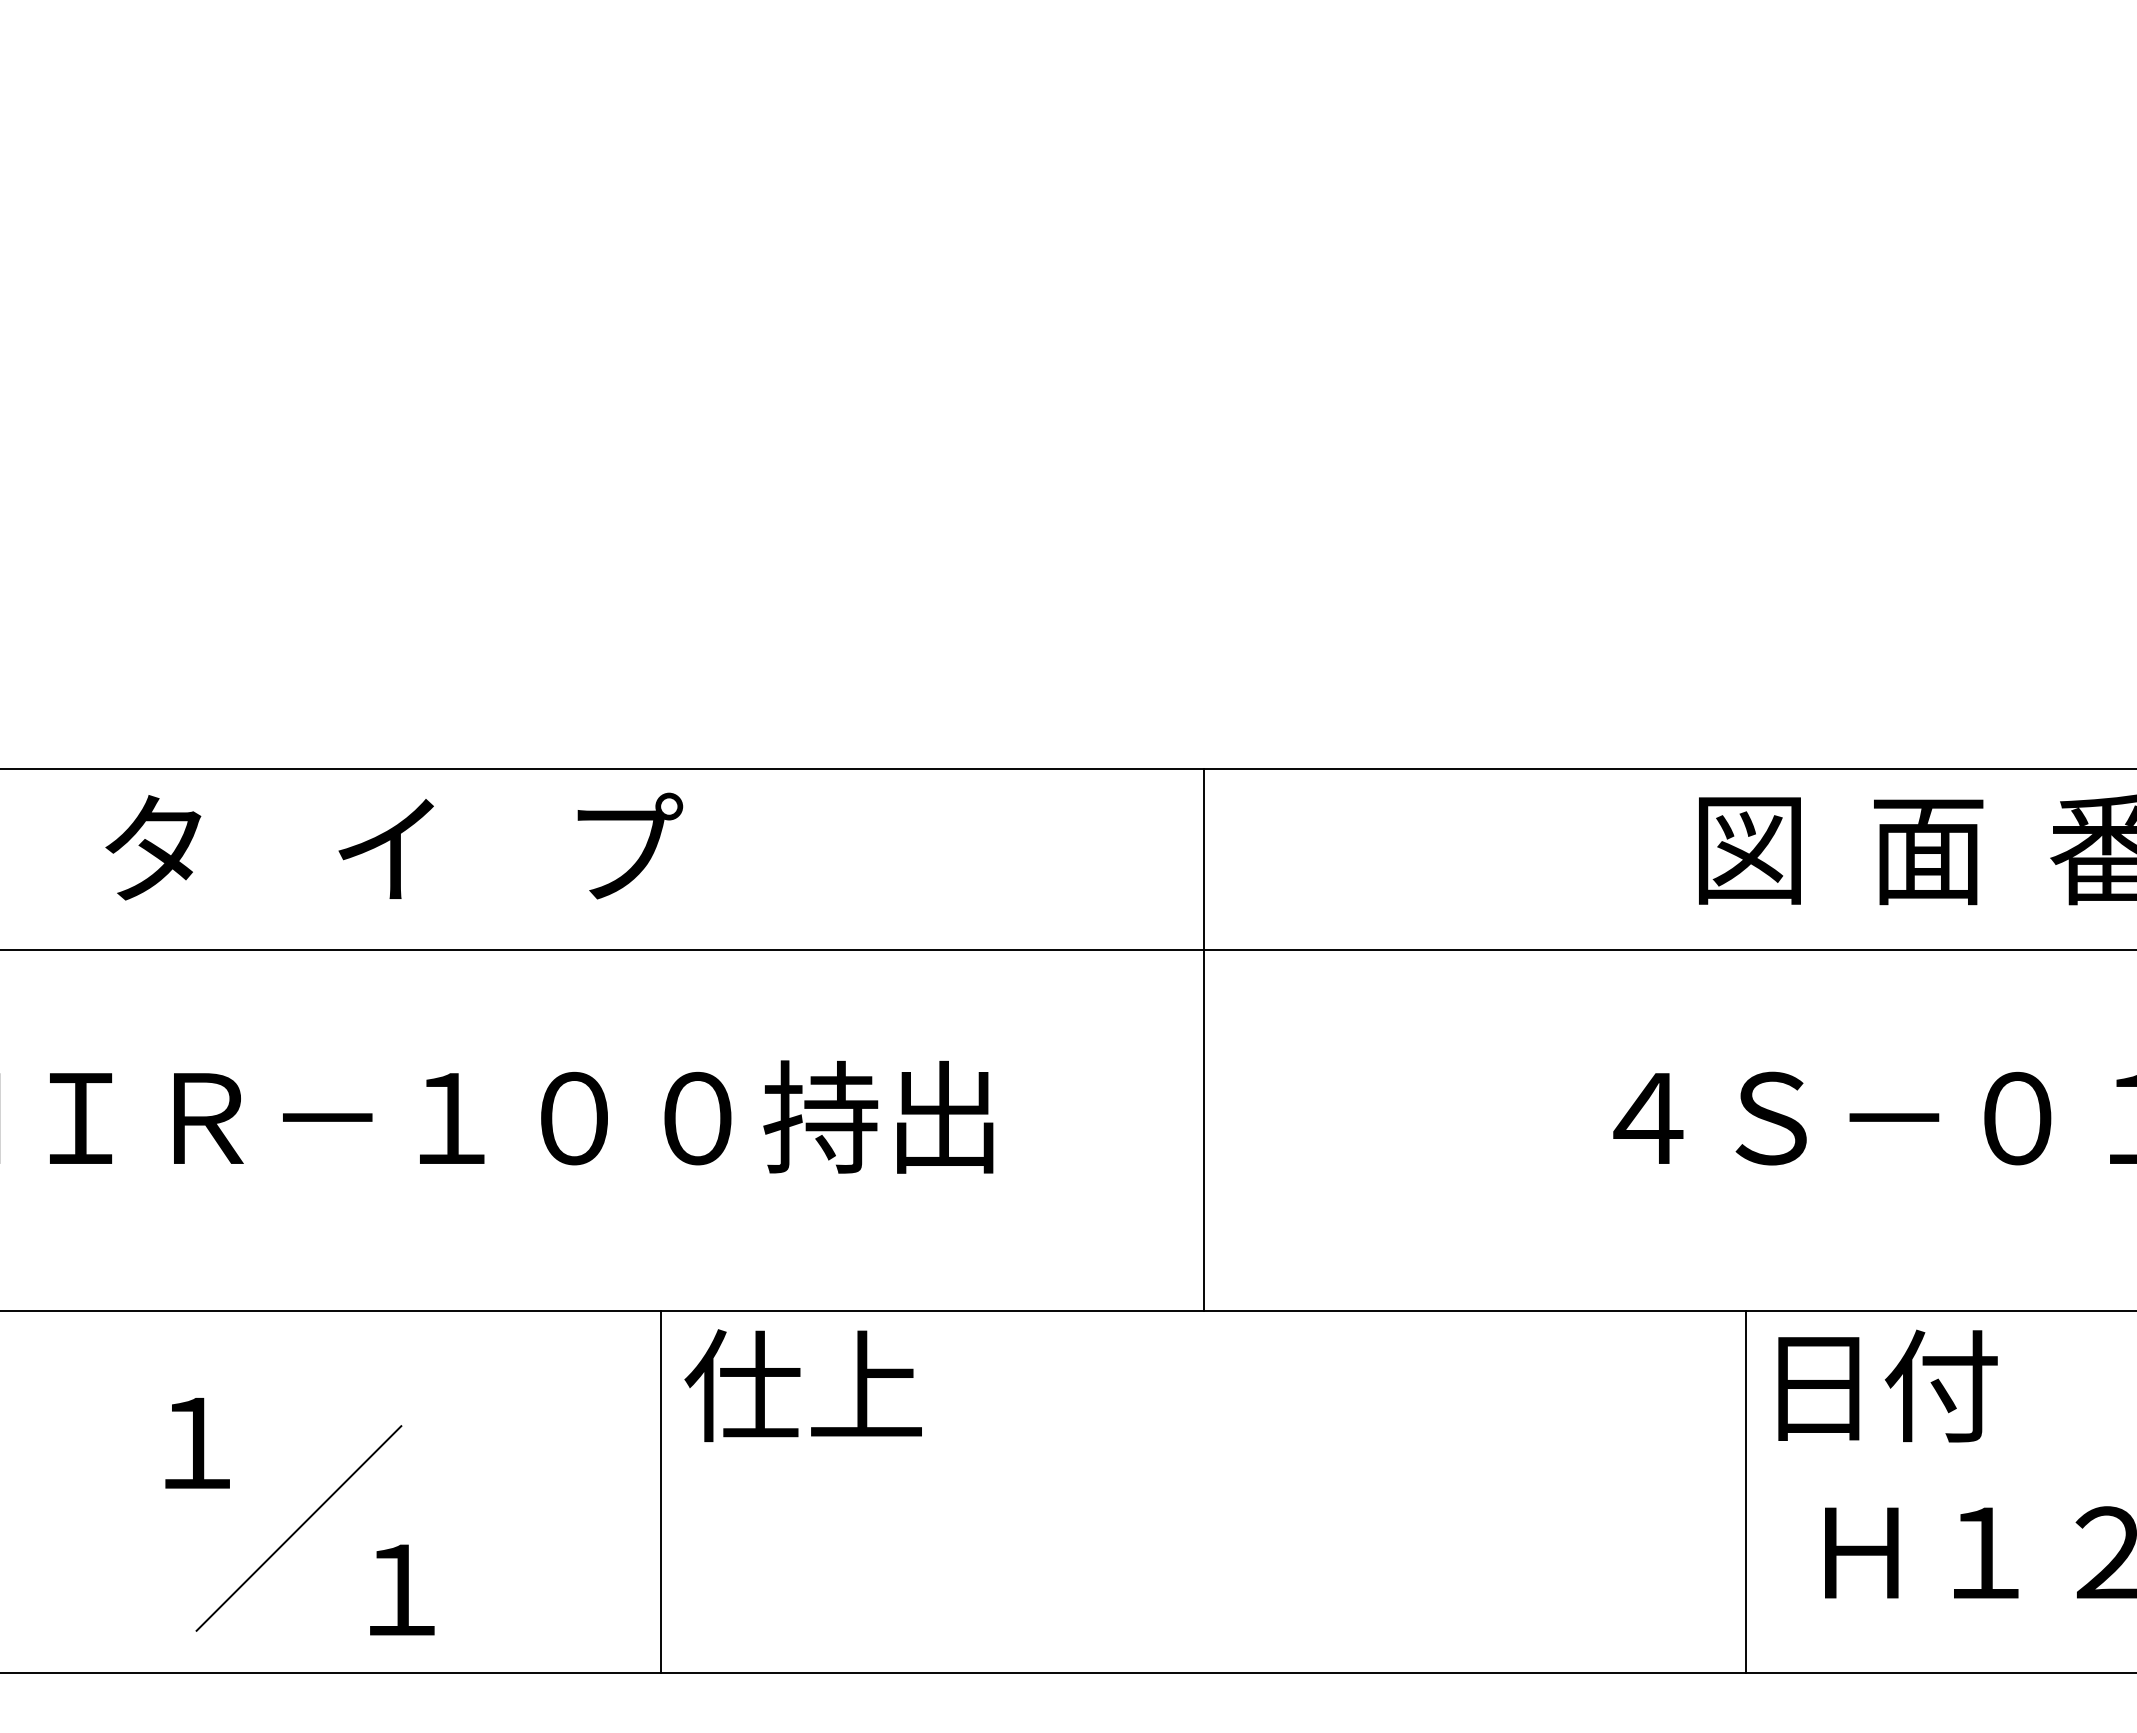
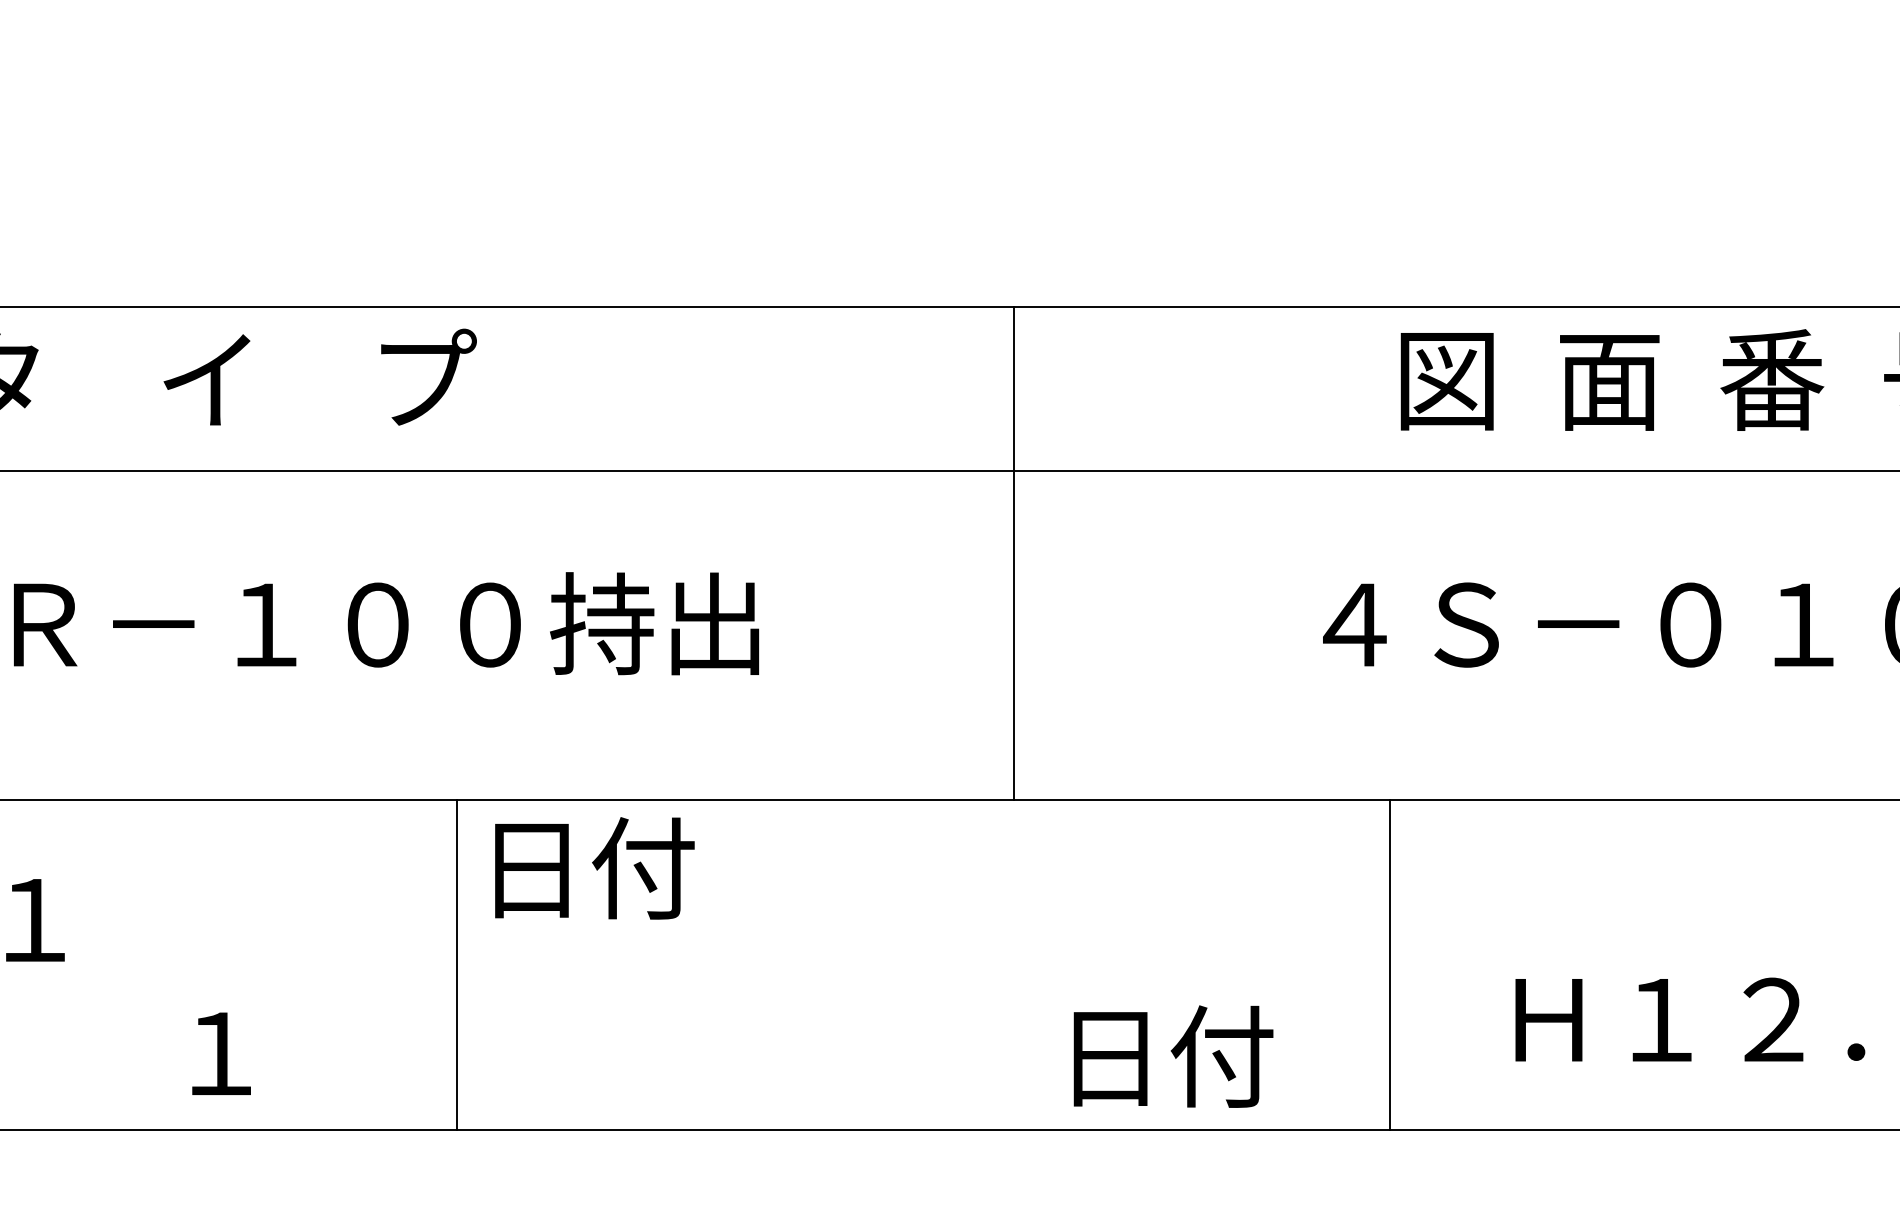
line: (1203, 1039) -> (1013, 553), moved
text: (803, 1385) -> (586, 867), 仕上 -> 日付
text: (1887, 1385) -> (1173, 1056), moved
line: (1746, 1492) -> (1390, 965), moved
line: (298, 1528) -> (127, 997), removed

